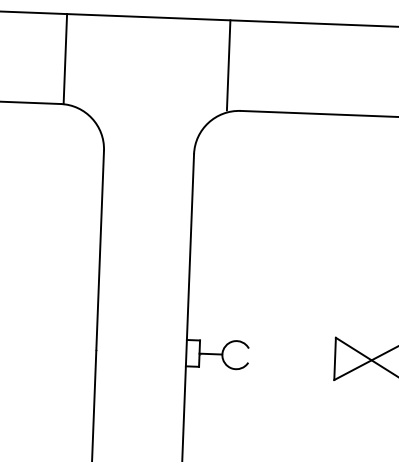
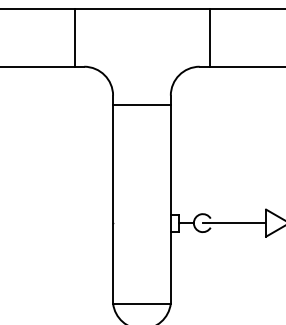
line: (65, 58) -> (75, 37), moved
line: (228, 64) -> (209, 37), moved
line: (147, 167) -> (141, 105), added
line: (284, 357) -> (233, 223), added

